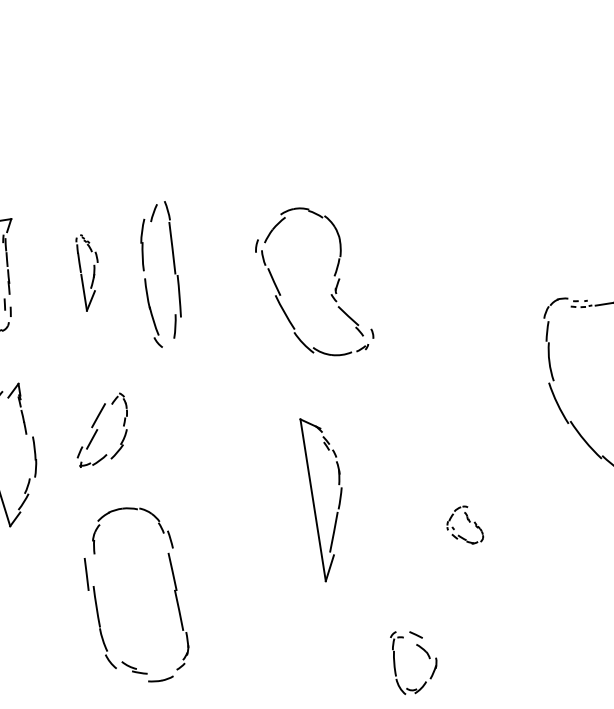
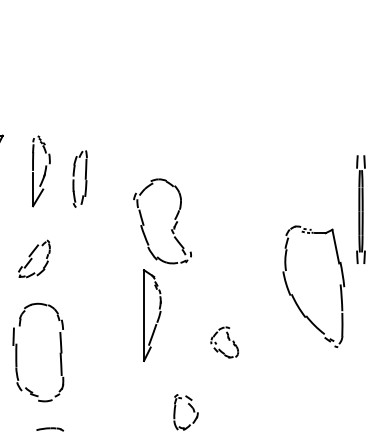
part: (90, 272) -> (41, 171), size x1.67
part: (159, 273) -> (79, 178), size x0.71
part: (331, 294) -> (171, 229), moved
part: (464, 525) -> (224, 342), size x1.43

